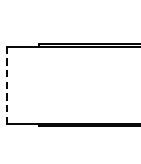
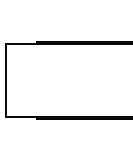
line: (6, 86) -> (6, 81), dashed -> solid

